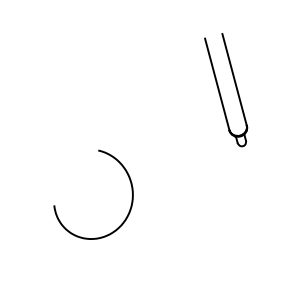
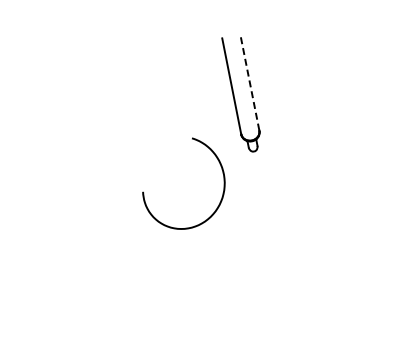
line: (234, 79) -> (249, 82), solid -> dashed
curve: (131, 192) -> (223, 183), moved

